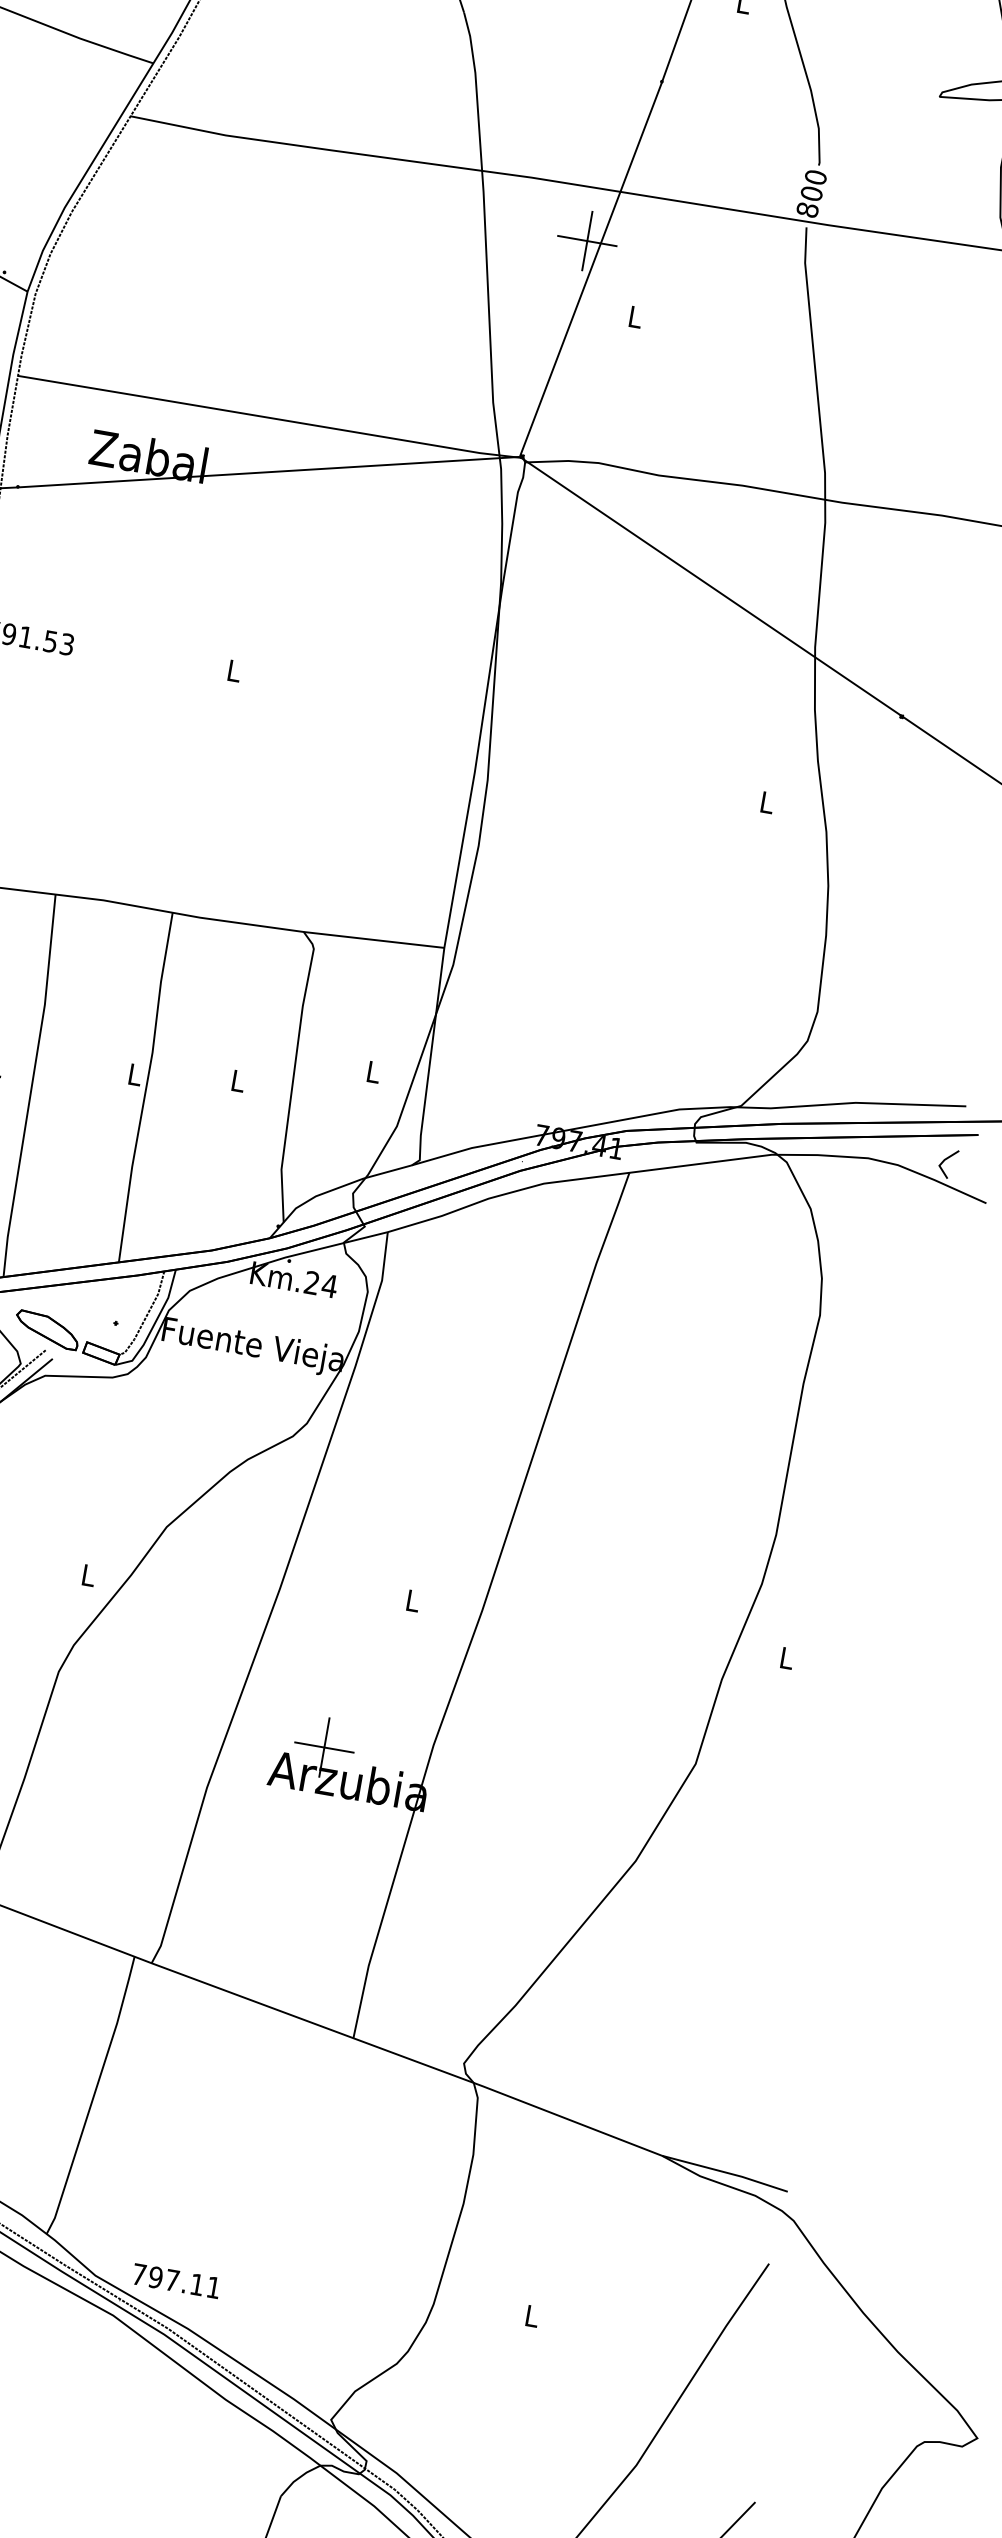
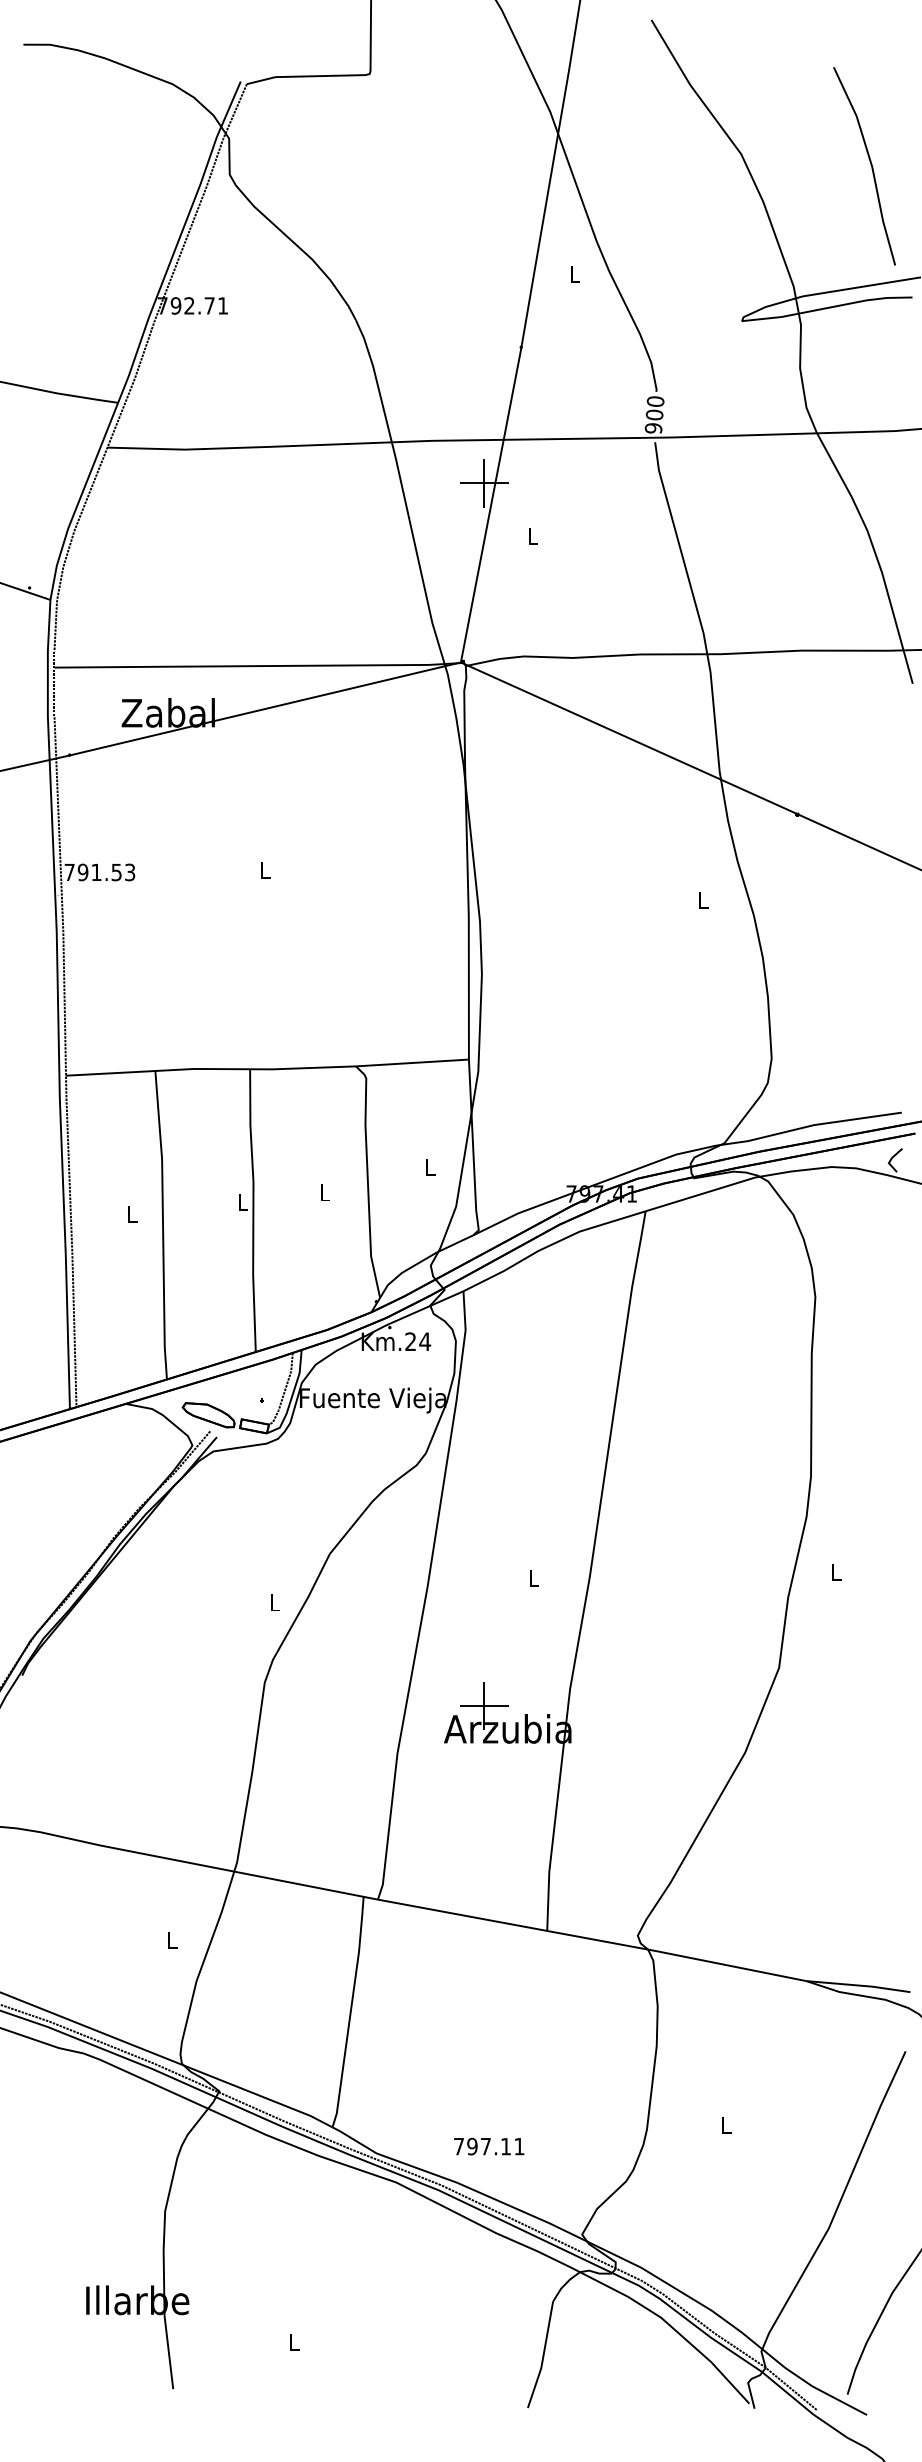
text: (807, 210) -> (653, 428), 800 -> 900
text: (176, 2281) -> (489, 2146), moved

